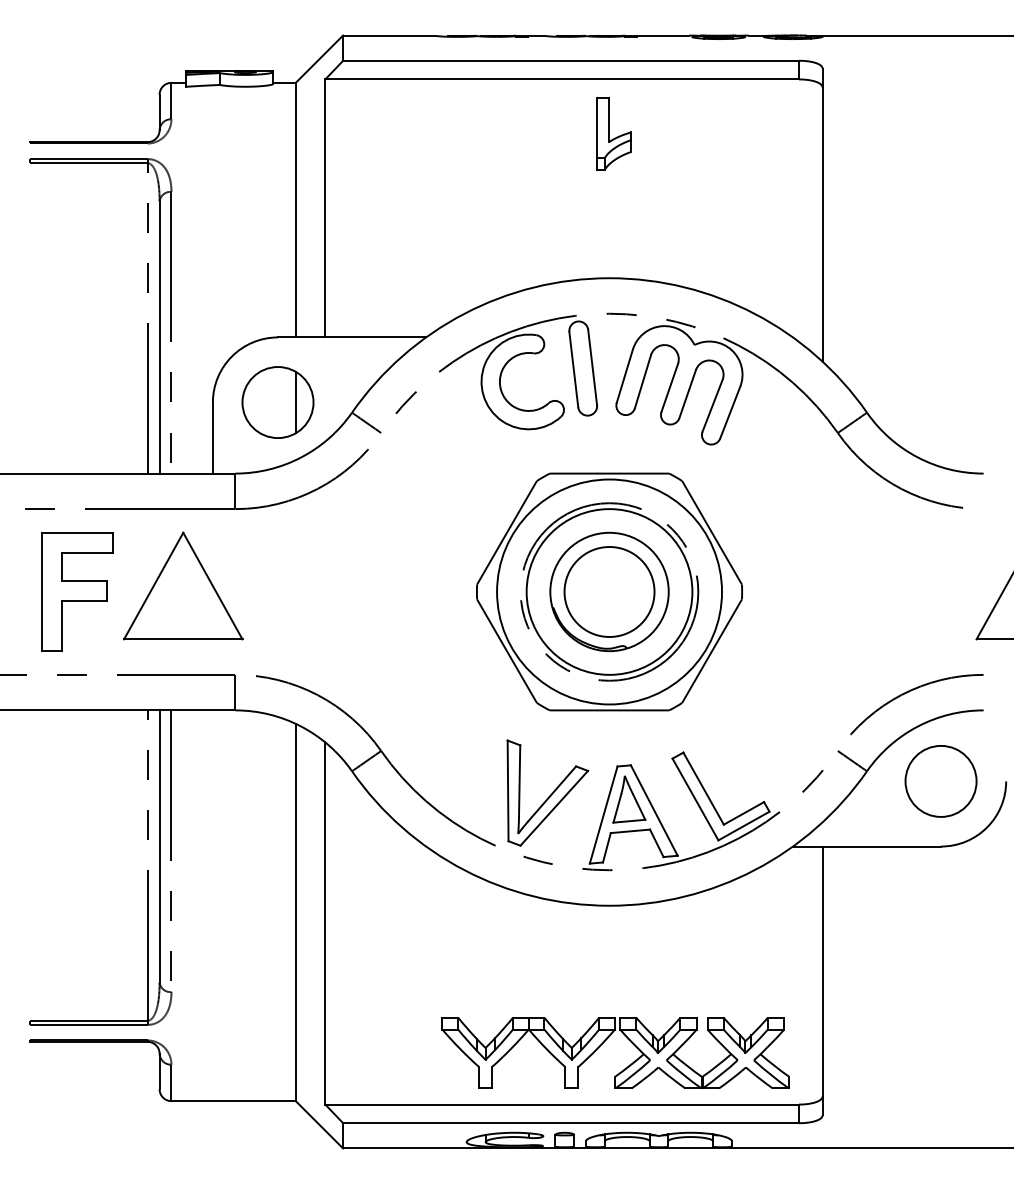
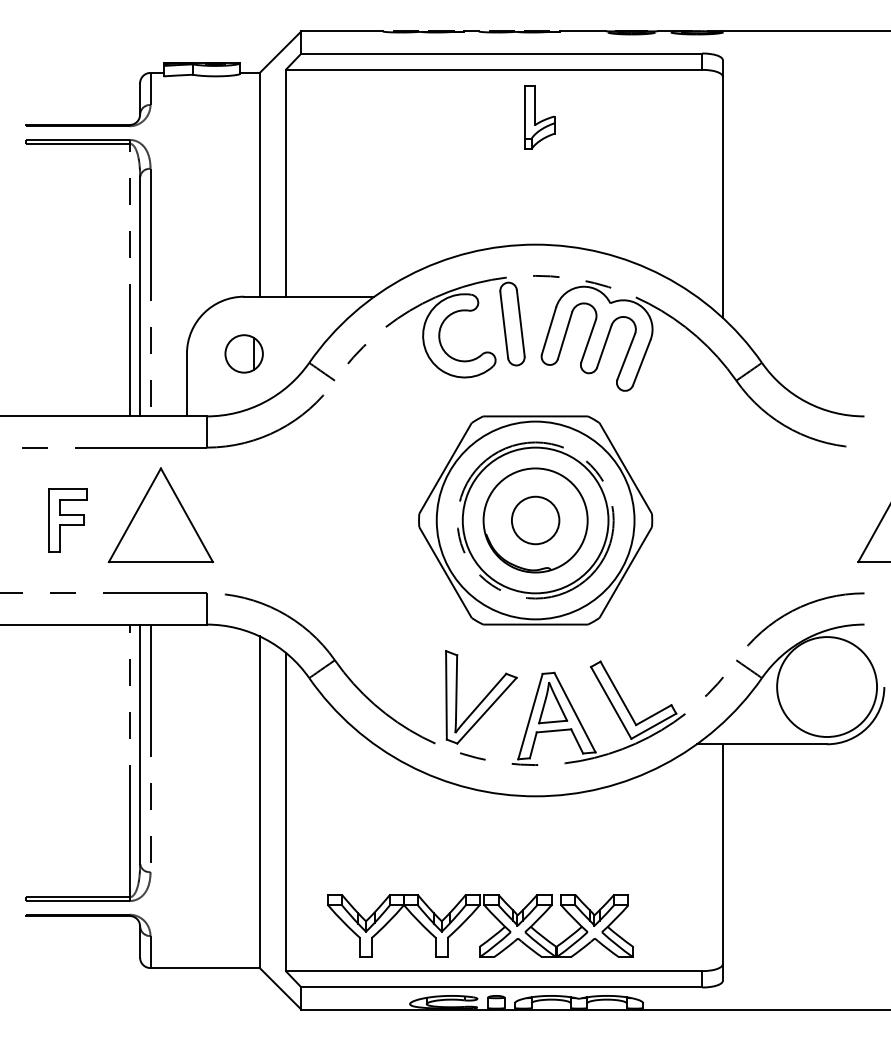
part: (277, 402) -> (243, 353), size x0.6
part: (77, 591) -> (67, 520), size x0.6
circle: (609, 591) -> (535, 520), size x0.6
circle: (940, 780) -> (826, 686), size x1.6
part: (605, 1041) -> (471, 915), moved

